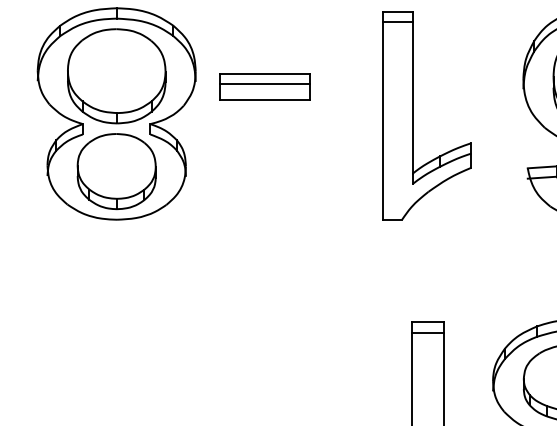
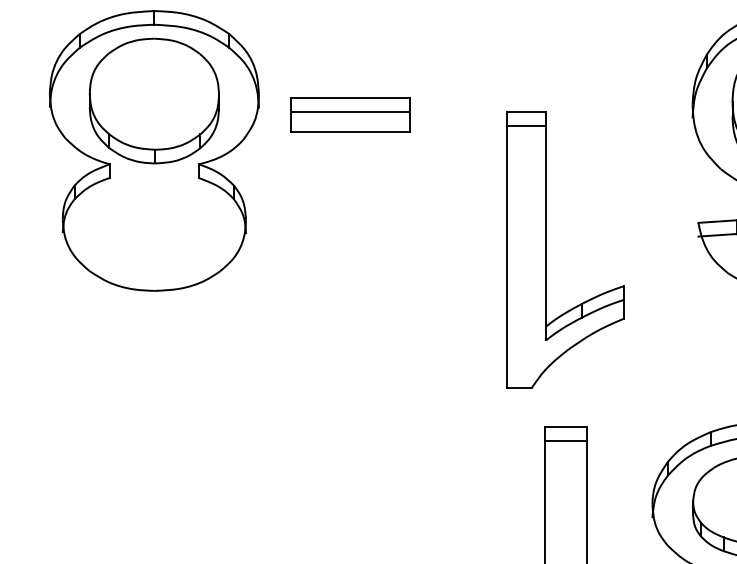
part: (413, 115) -> (547, 249), moved
part: (116, 171) -> (154, 227), removed

